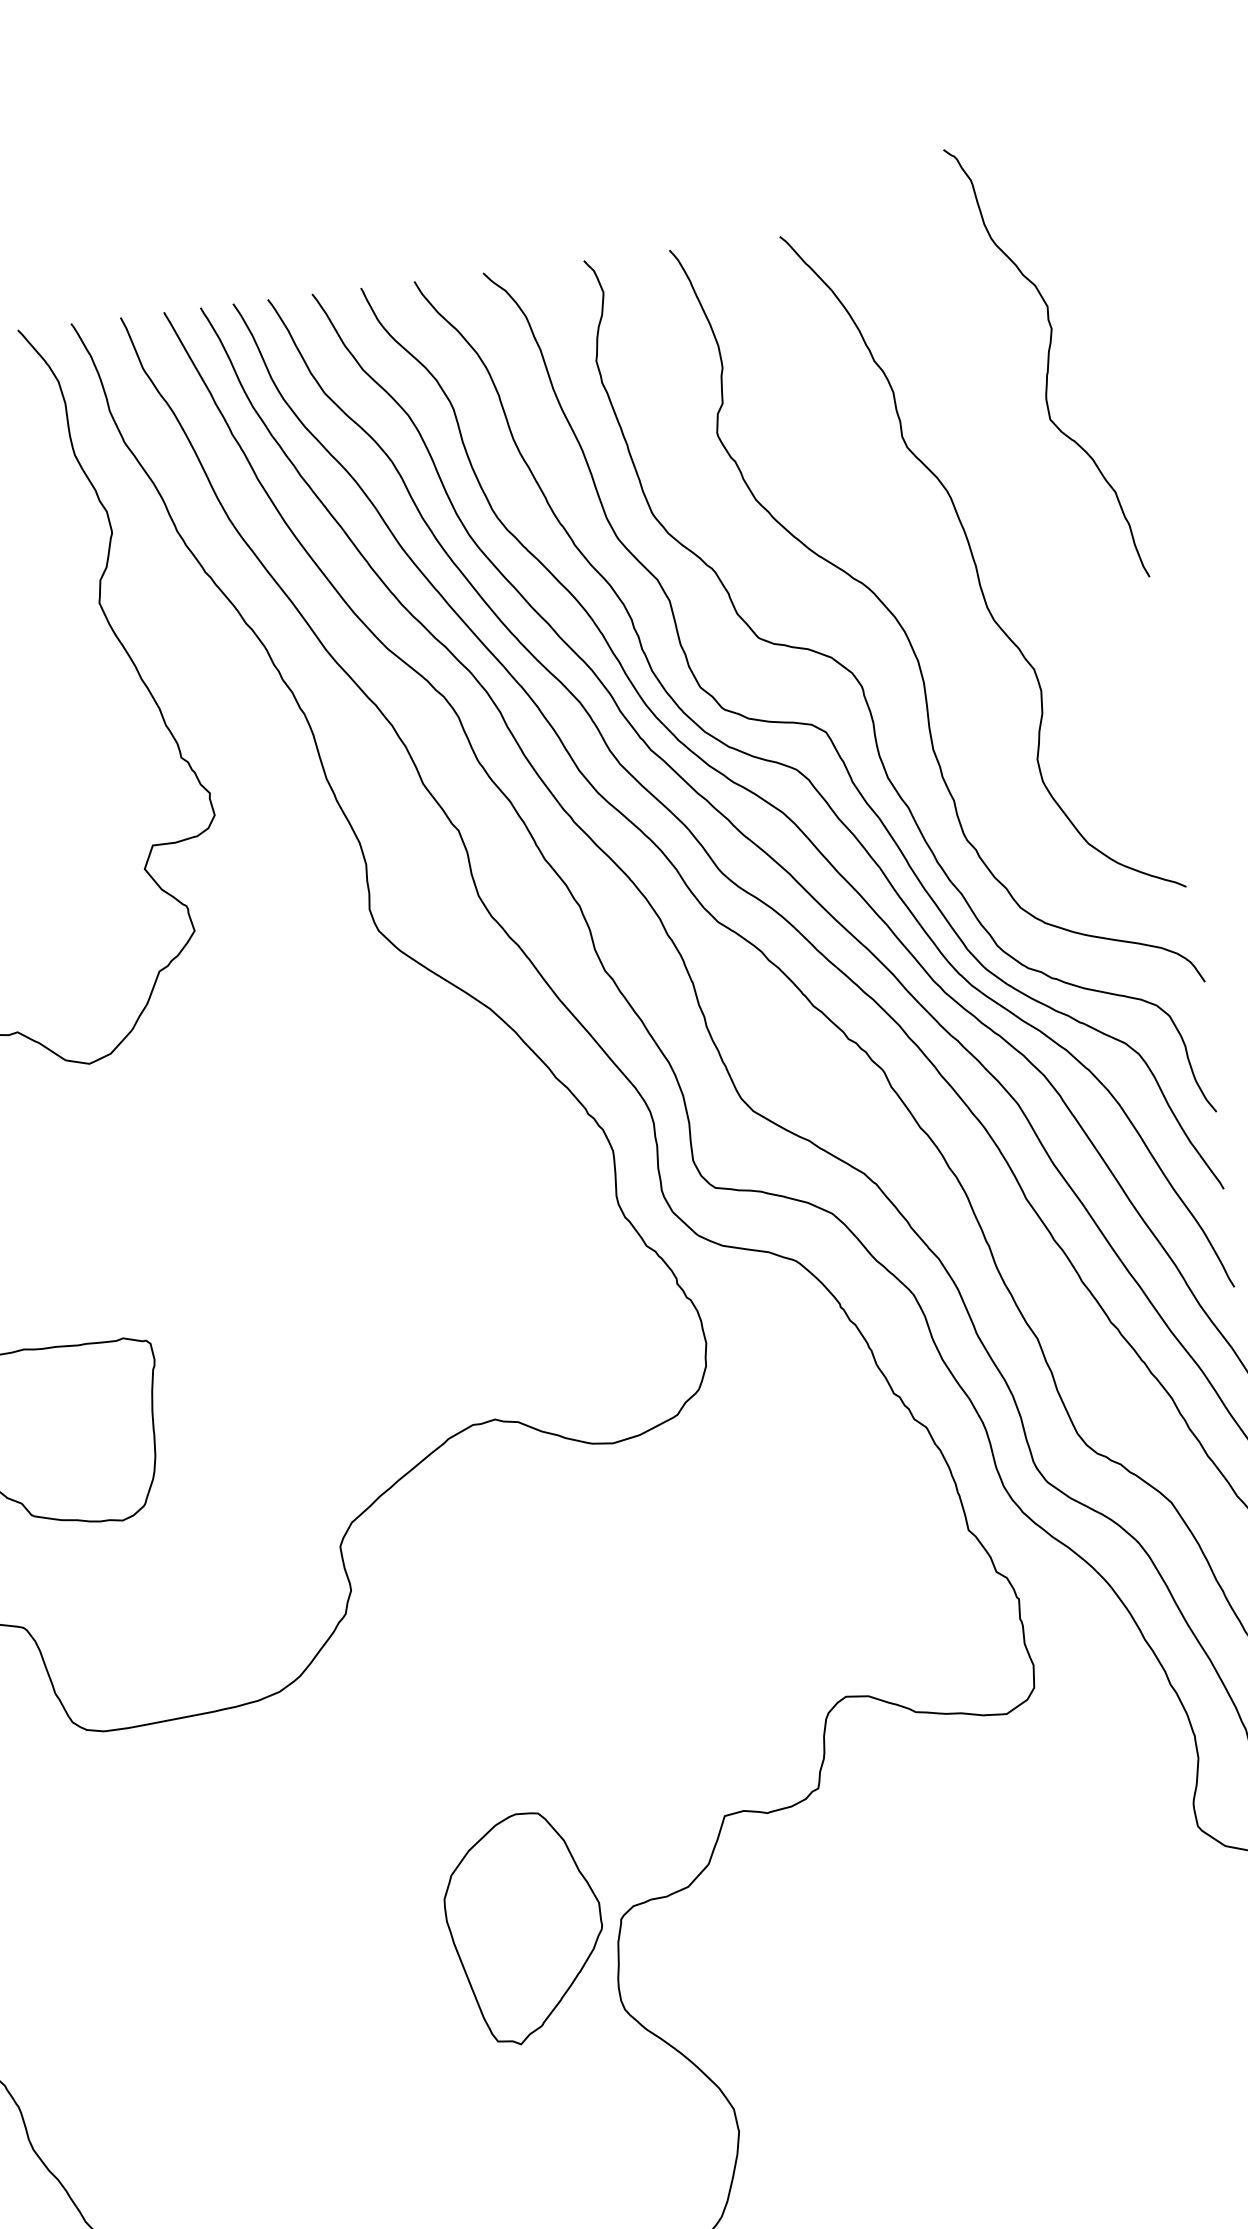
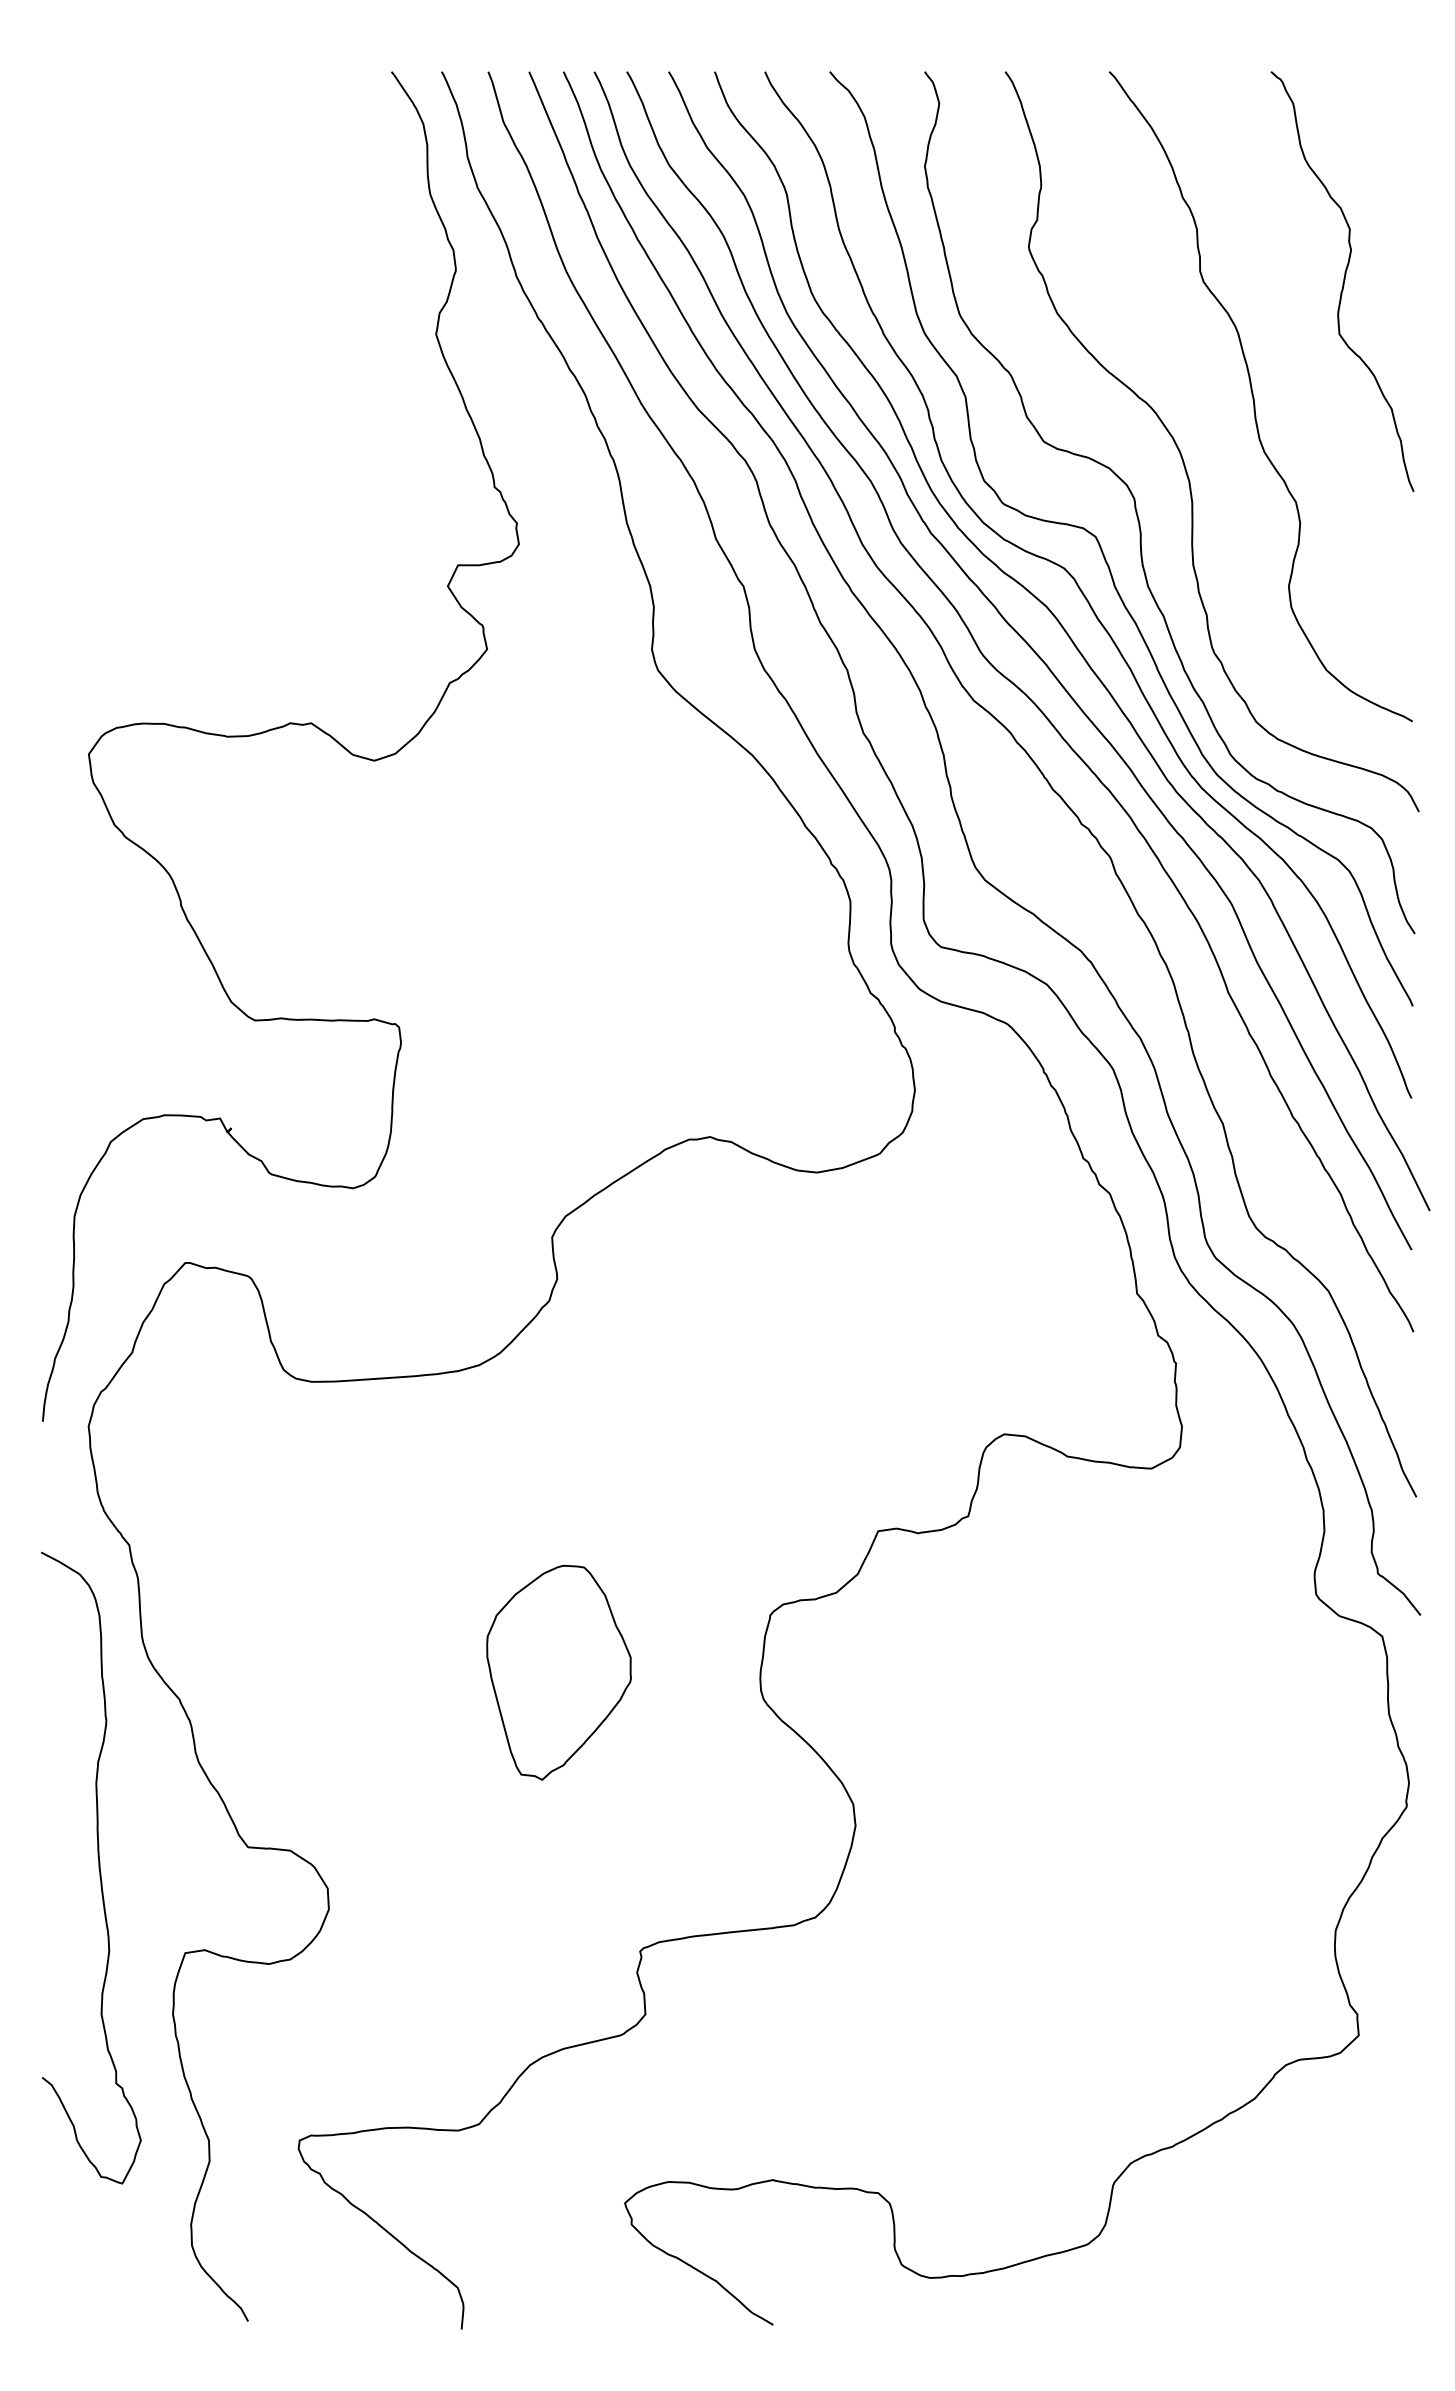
curve: (1047, 363) -> (1343, 281), moved
part: (524, 1928) -> (558, 1672), moved

